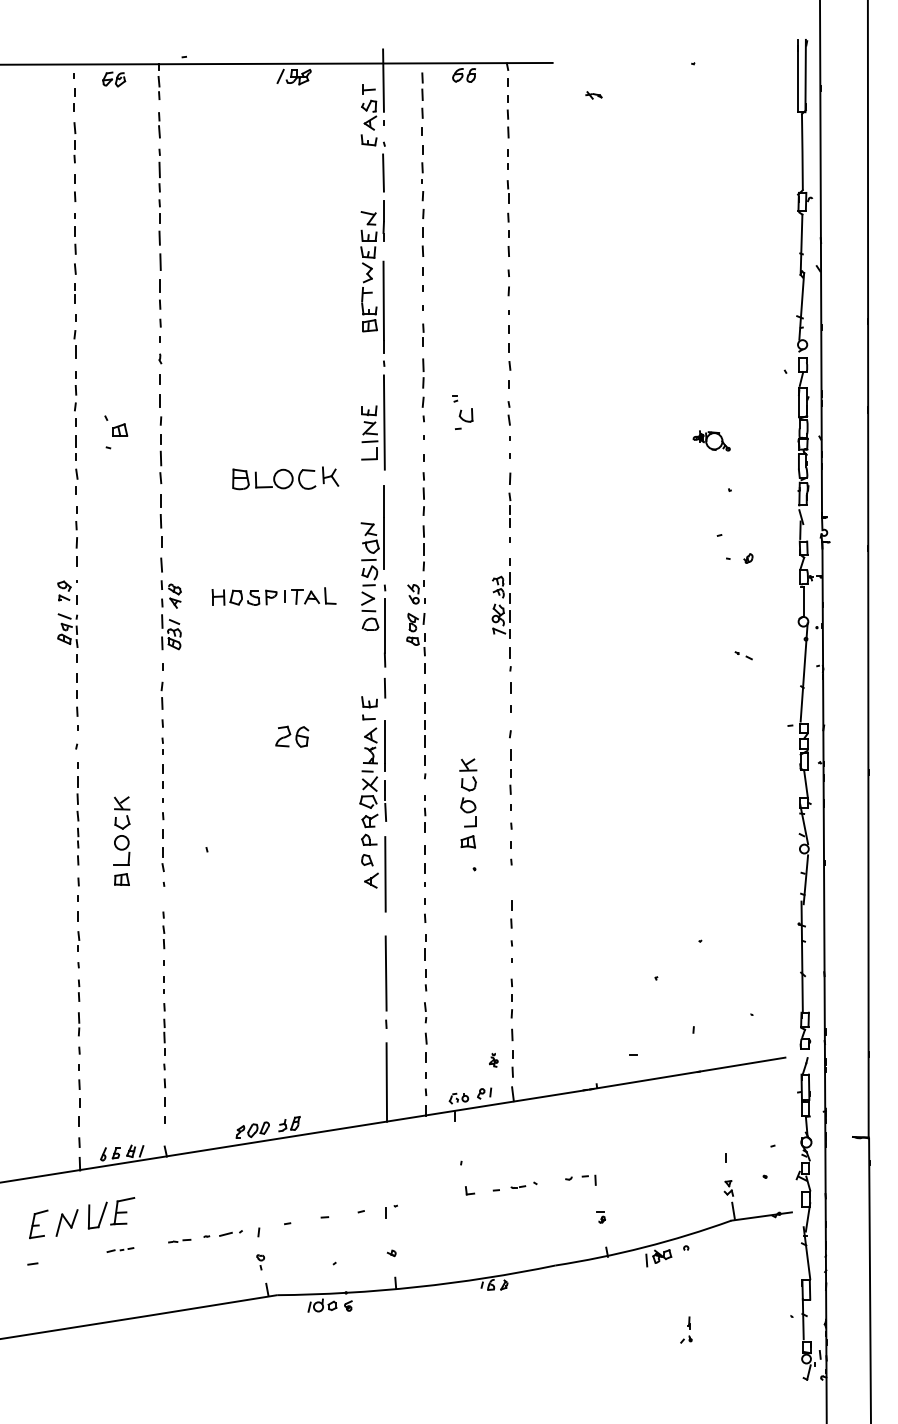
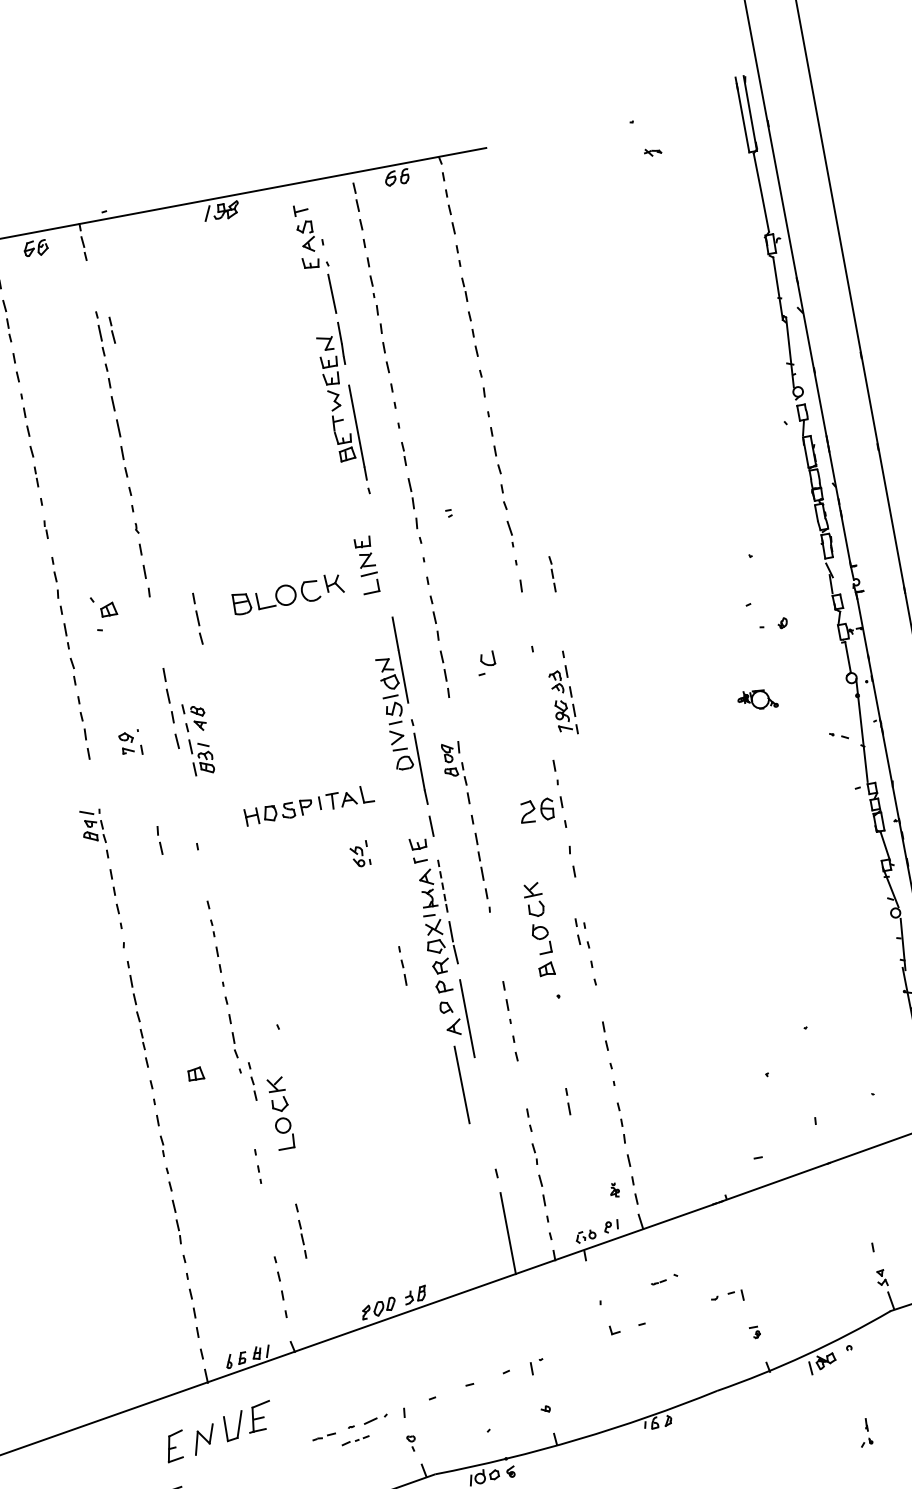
line: (383, 80) -> (314, 198), removed
part: (593, 95) -> (652, 152), moved
line: (159, 125) -> (112, 330), moved
part: (74, 344) -> (45, 529), size x0.6
part: (508, 413) -> (507, 518), size x1.4
part: (464, 418) -> (486, 662), moved
line: (383, 422) -> (379, 551), removed
part: (711, 440) -> (757, 699), moved
part: (160, 458) -> (197, 618), moved
part: (285, 478) -> (287, 594), moved
part: (509, 509) -> (552, 573), moved
part: (67, 592) -> (130, 743), moved
part: (416, 592) -> (360, 854), moved
part: (273, 596) -> (308, 805), moved
part: (500, 598) -> (560, 693), moved
part: (170, 615) -> (198, 739), moved
part: (743, 655) -> (838, 735), moved
part: (161, 695) -> (158, 840), moved
part: (292, 736) -> (537, 810), moved
line: (385, 742) -> (442, 882), solid -> dashed
part: (510, 781) -> (577, 931), moved
part: (425, 813) -> (403, 965), moved
part: (121, 830) -> (280, 1112), moved
part: (163, 930) -> (252, 1081), moved
part: (425, 947) -> (568, 1101), moved
line: (385, 973) -> (461, 1085), moved
part: (79, 990) -> (173, 1196), size x1.4
line: (164, 1027) -> (300, 1228), moved
part: (523, 1184) -> (663, 1278), moved
part: (120, 1249) -> (355, 1440), moved

